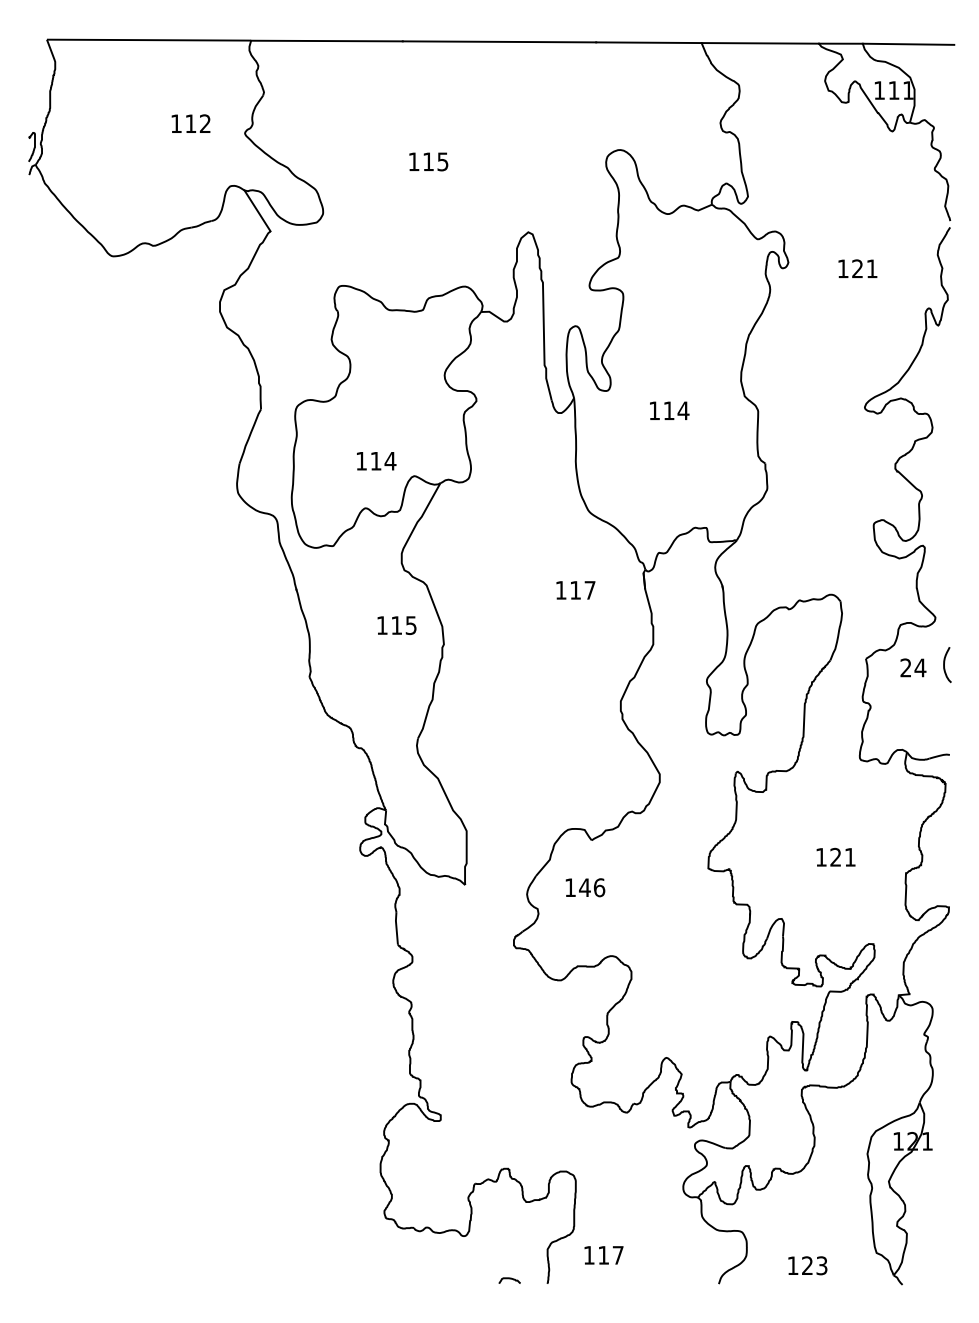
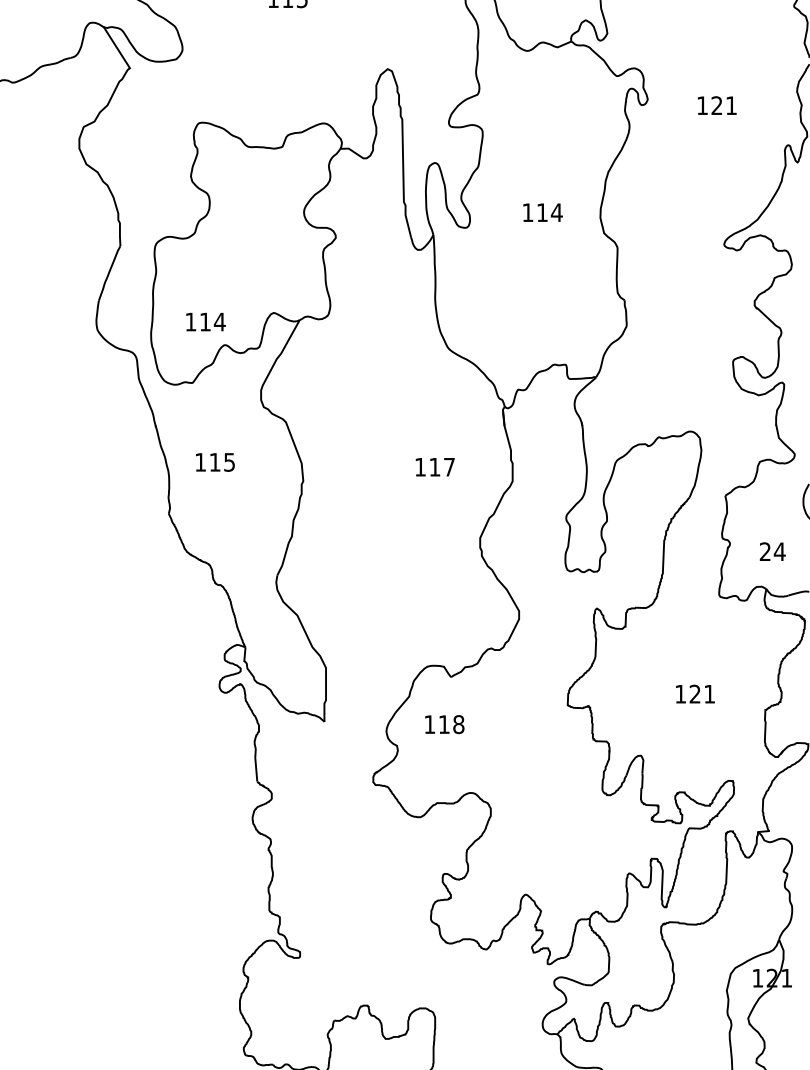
text: (669, 410) -> (542, 212), moved
text: (376, 461) -> (205, 322), moved
text: (575, 590) -> (434, 467), moved
text: (396, 625) -> (214, 462), moved
text: (913, 667) -> (772, 551), moved
text: (592, 887) -> (451, 724), 146 -> 118

